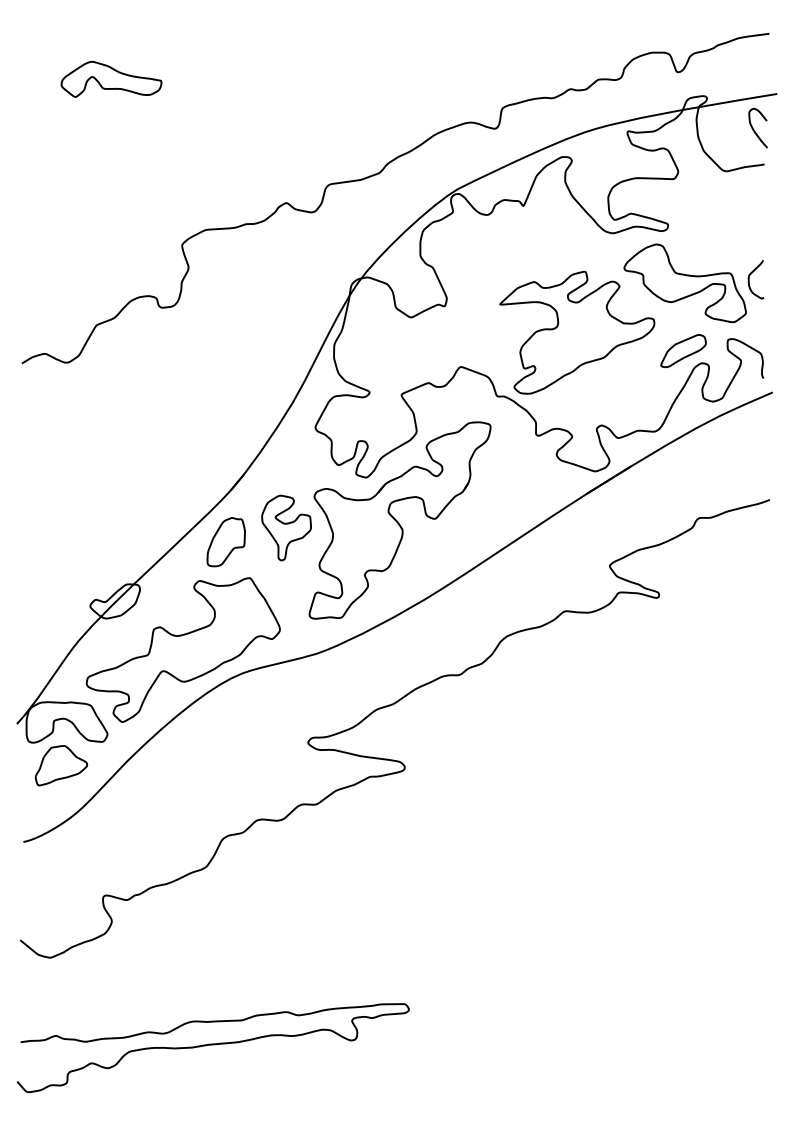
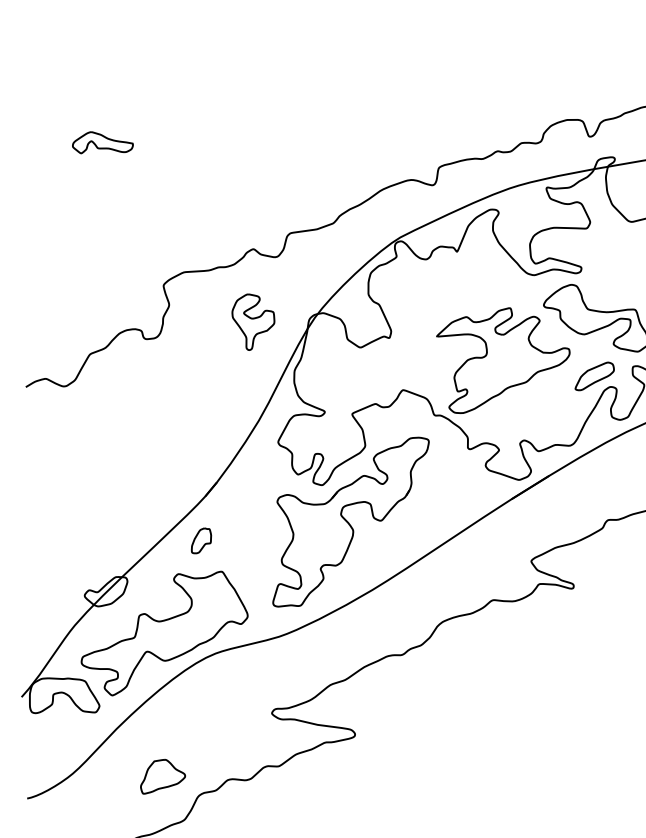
part: (111, 78) -> (102, 142), size x0.7
part: (286, 527) -> (253, 321), moved
part: (225, 542) -> (200, 541), size x0.6
part: (61, 765) -> (163, 776), moved

